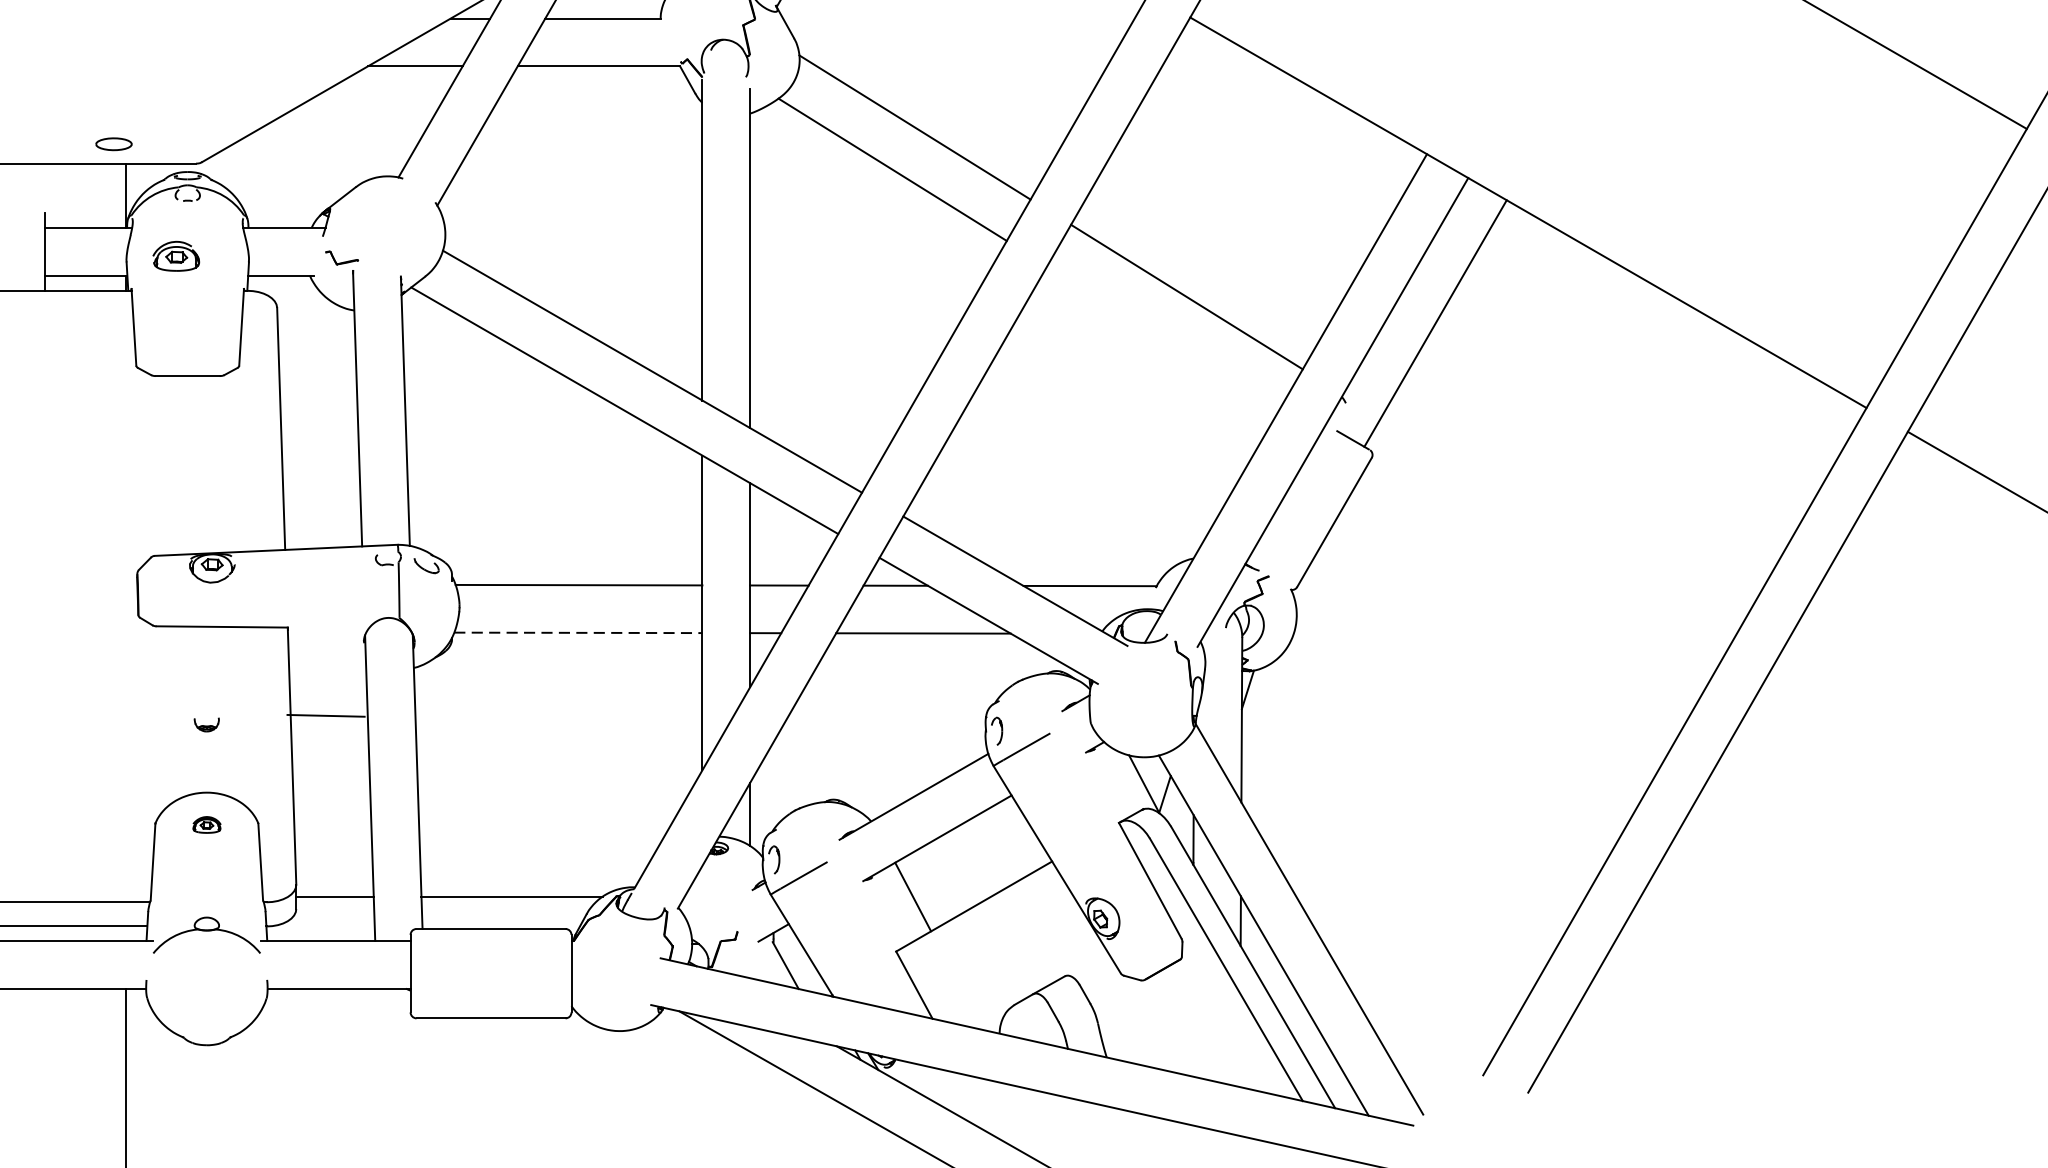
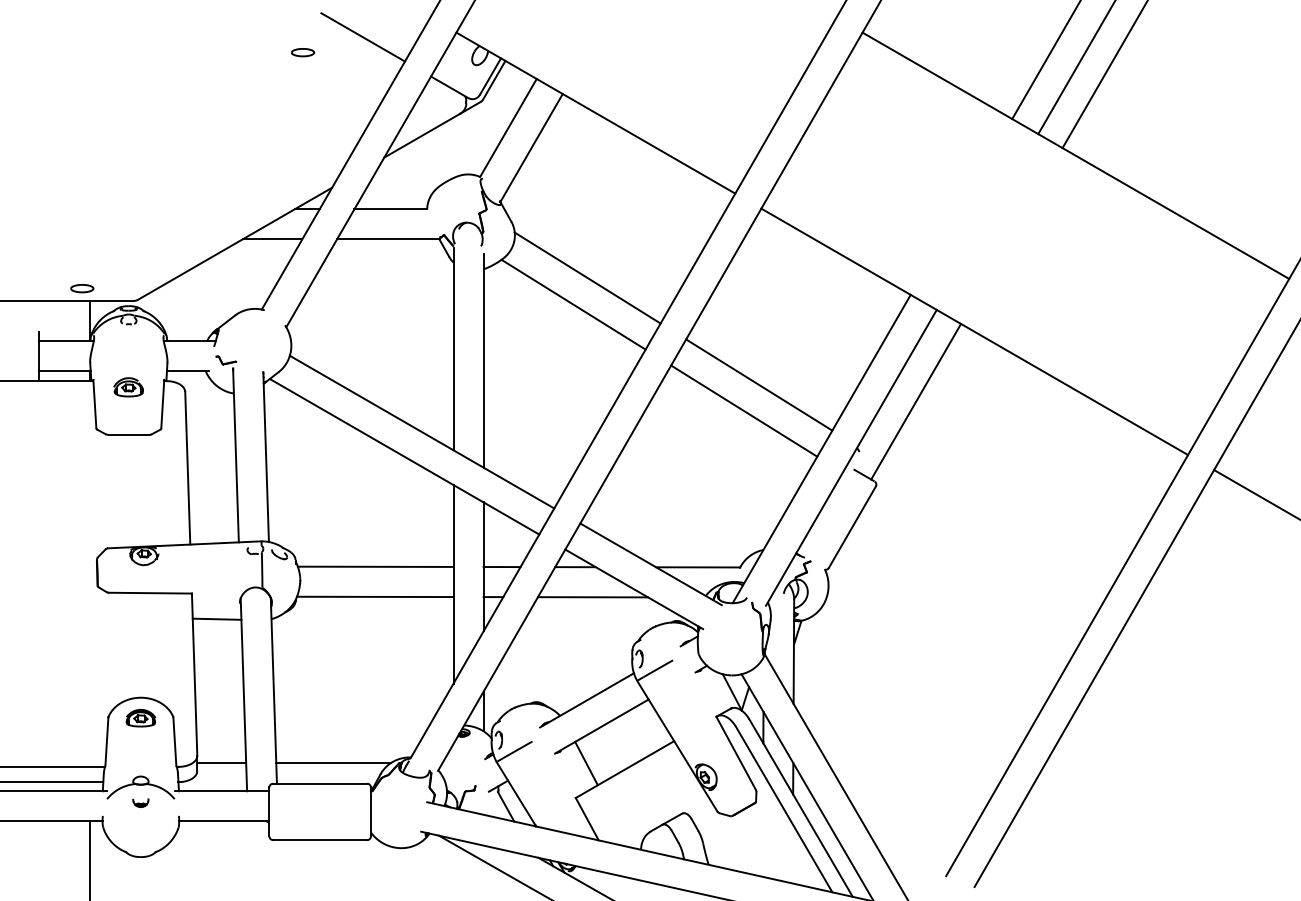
part: (176, 256) -> (128, 387), moved
line: (1163, 337) -> (744, 410), added
line: (578, 632) -> (375, 596), dashed -> solid
line: (325, 714) -> (216, 618), moved
part: (206, 724) -> (140, 802), moved
part: (206, 824) -> (140, 717), size x1.67

